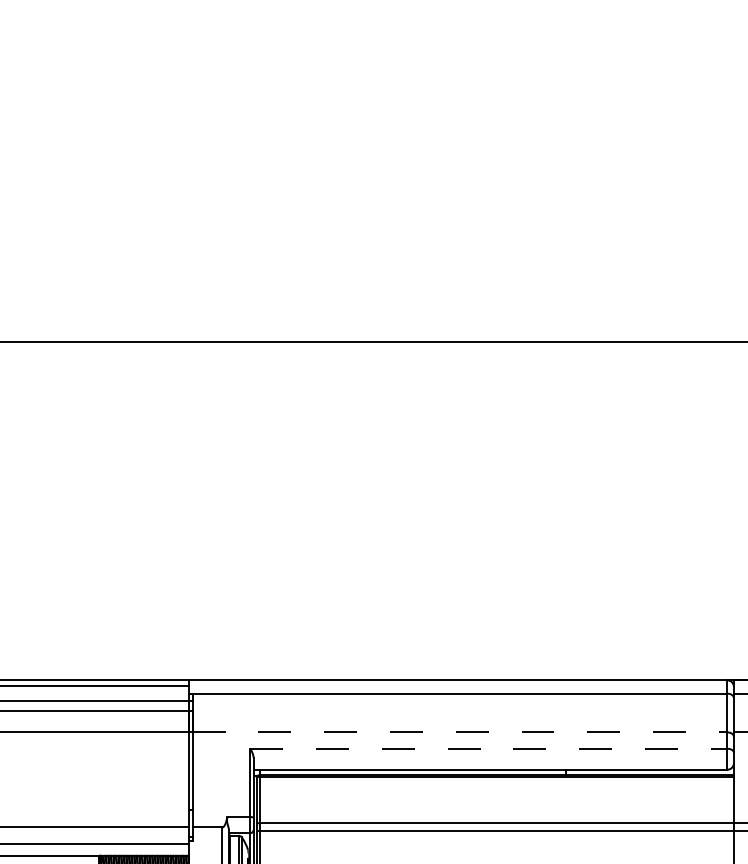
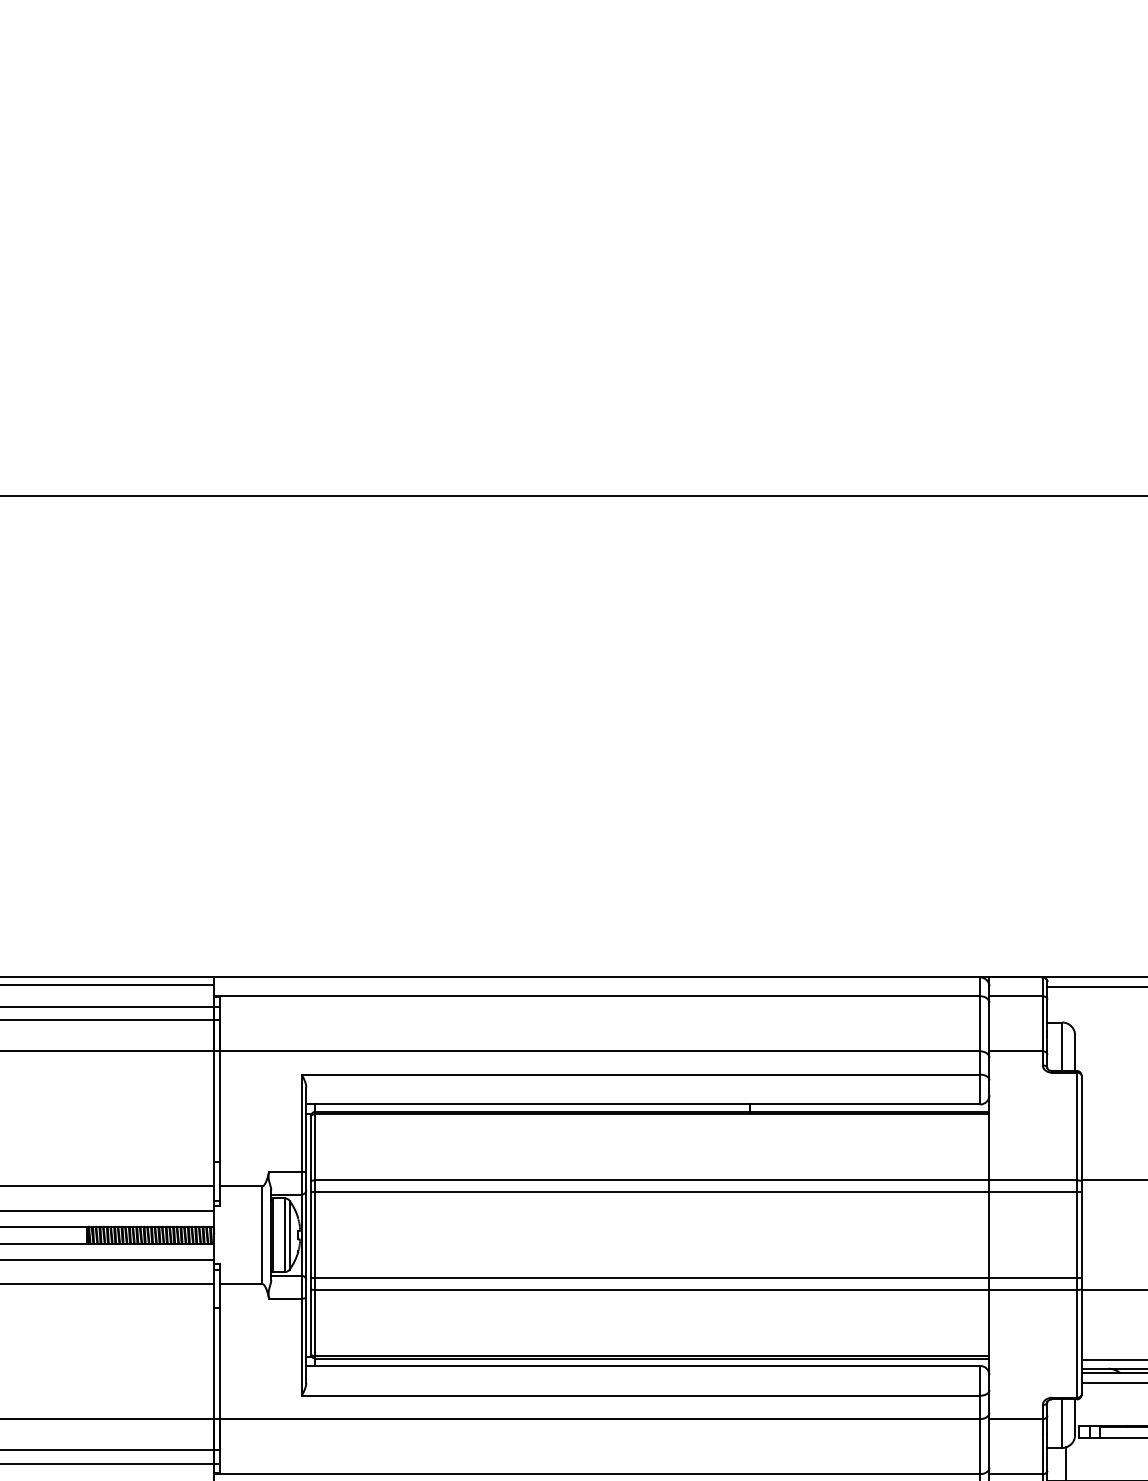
line: (460, 732) -> (600, 1051), dashed -> solid
line: (489, 748) -> (641, 1074), dashed -> solid

